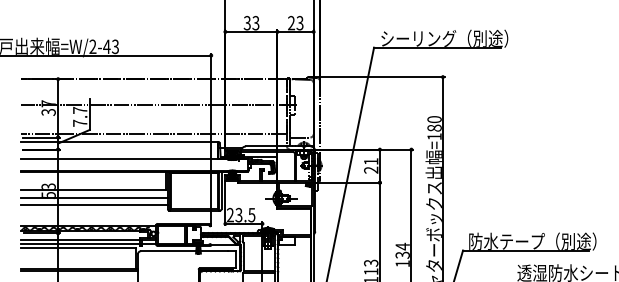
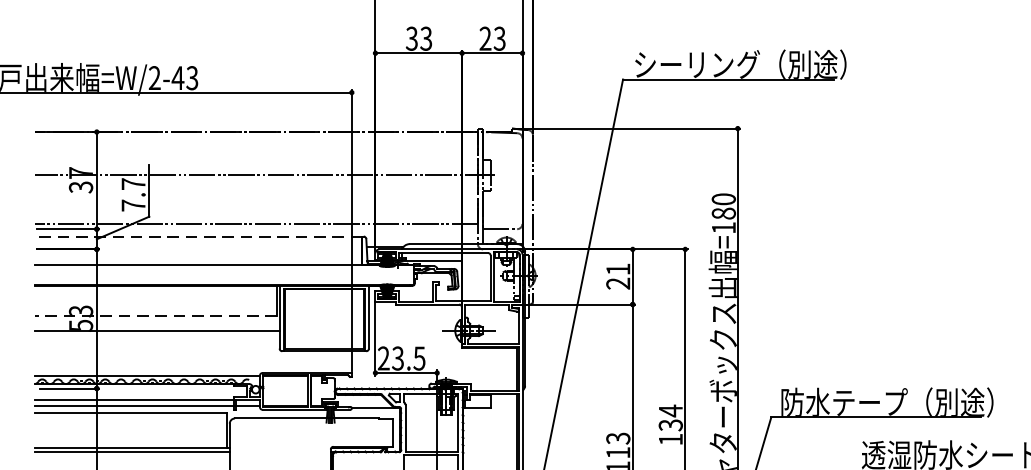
line: (118, 142) -> (197, 237), solid -> dashed
line: (93, 189) -> (155, 315), solid -> dashed
line: (93, 205) -> (155, 342), removed

